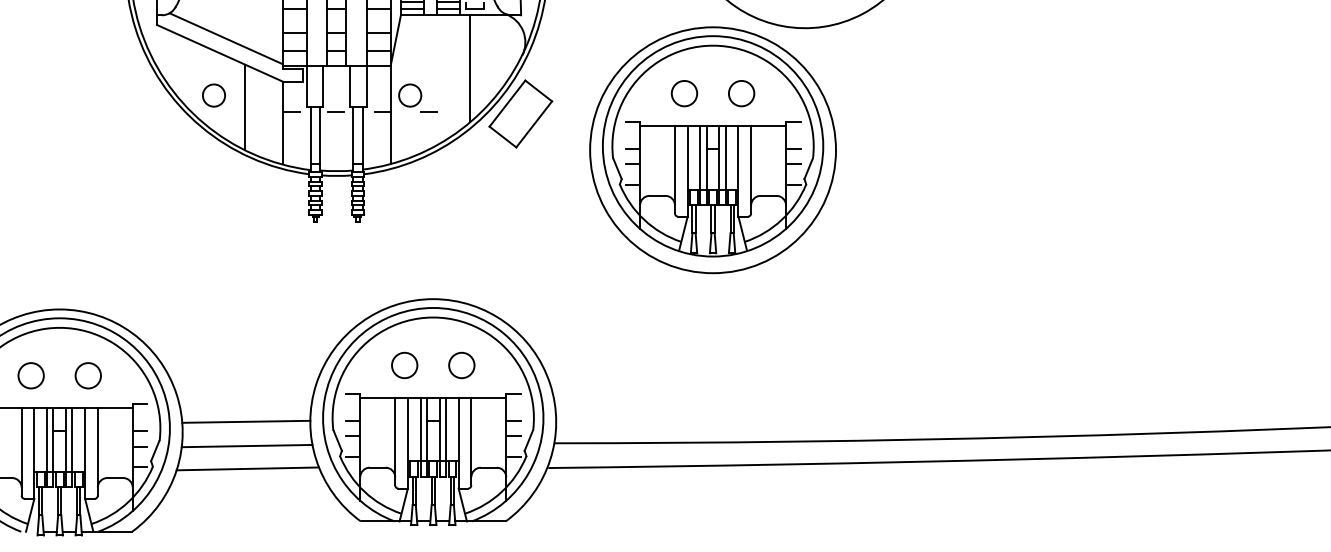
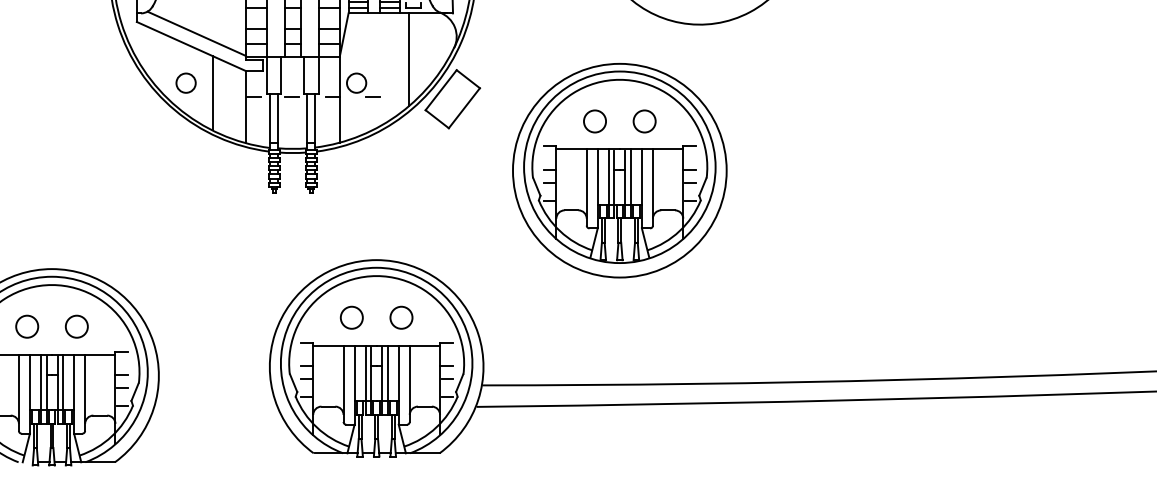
part: (712, 150) -> (619, 170), moved
line: (246, 421) -> (214, 366), removed
line: (246, 445) -> (214, 387), removed
line: (247, 468) -> (215, 407), removed

